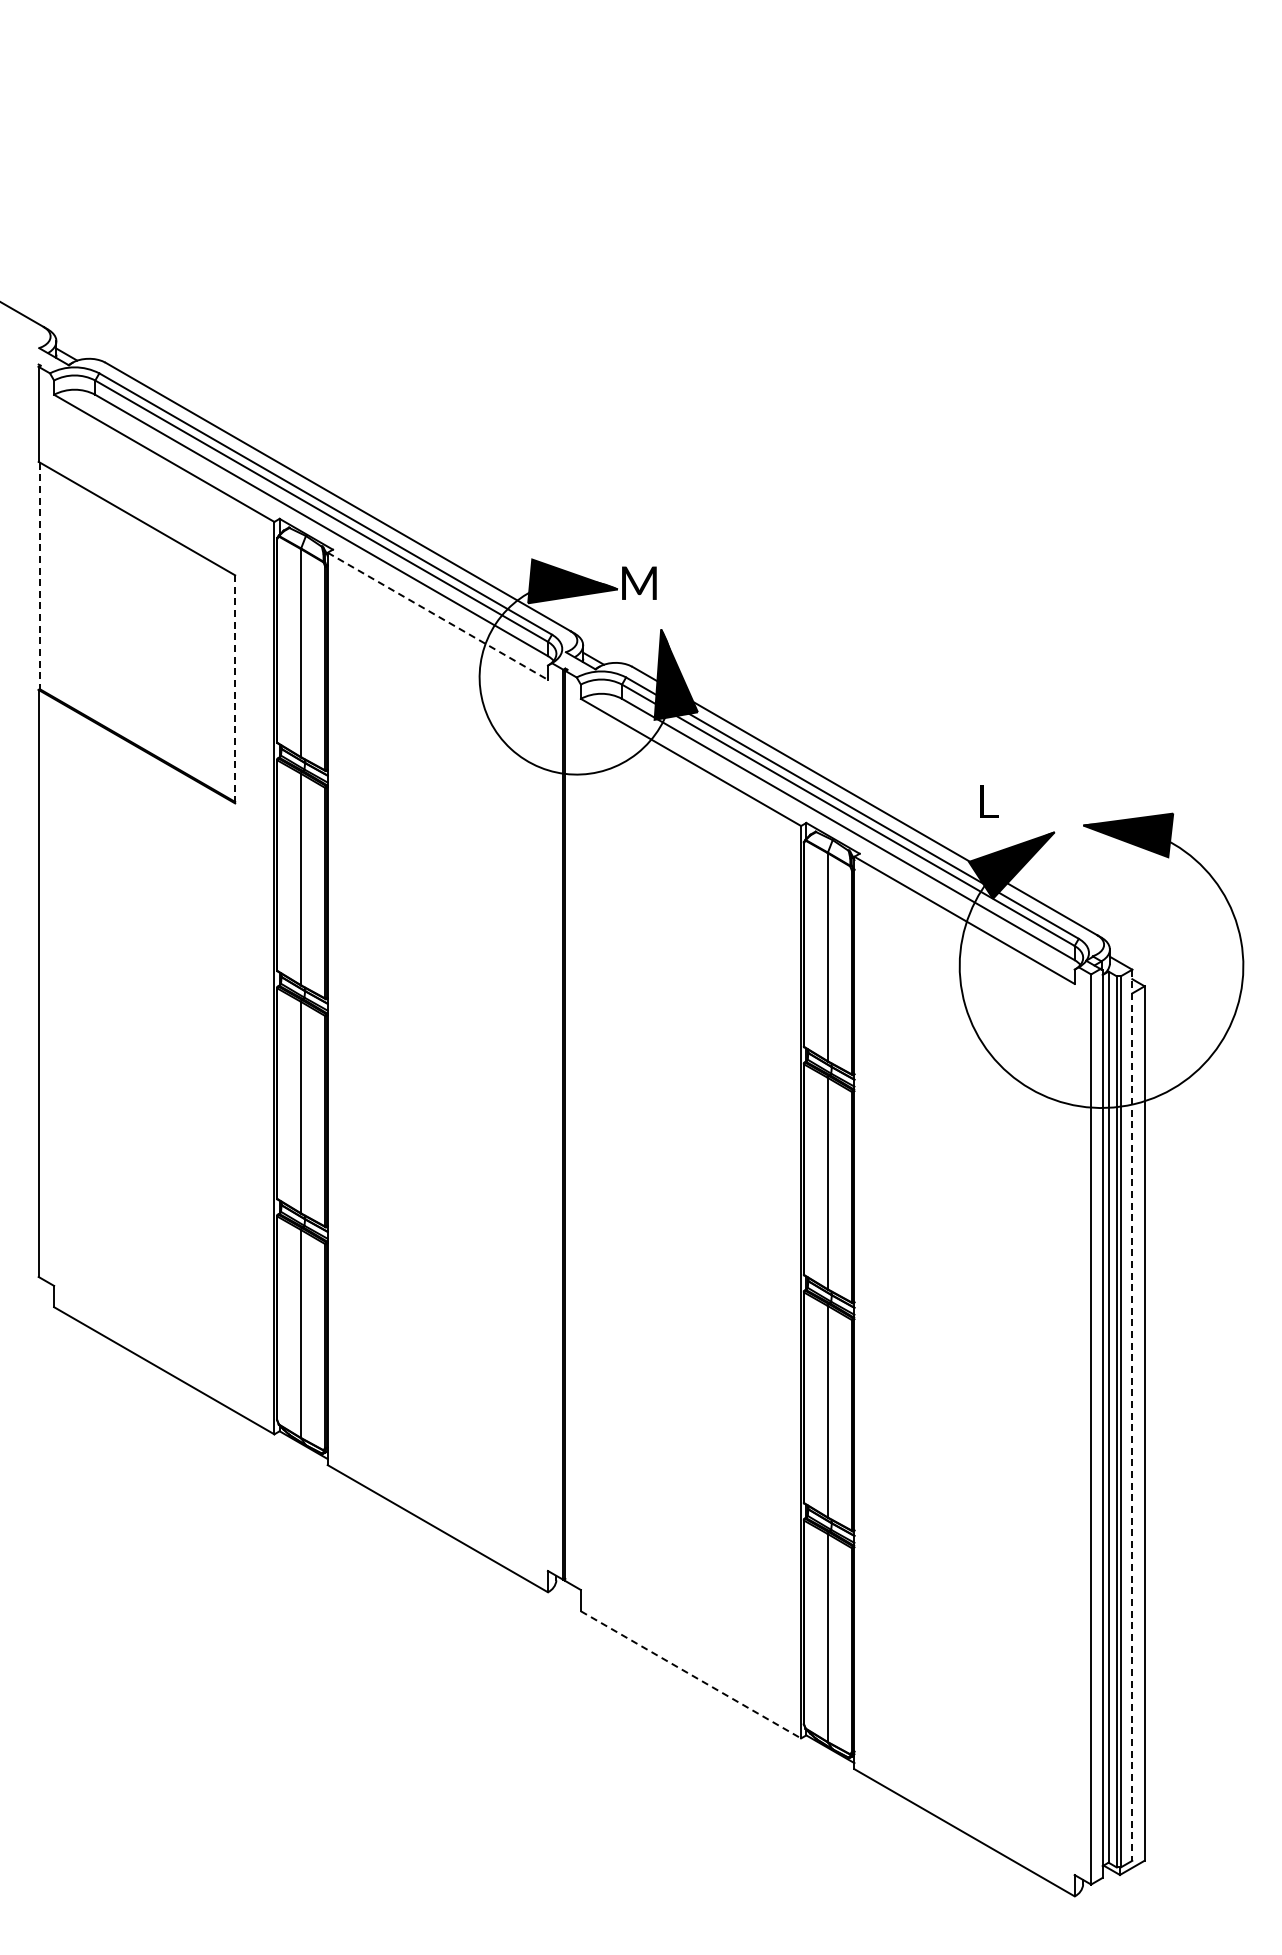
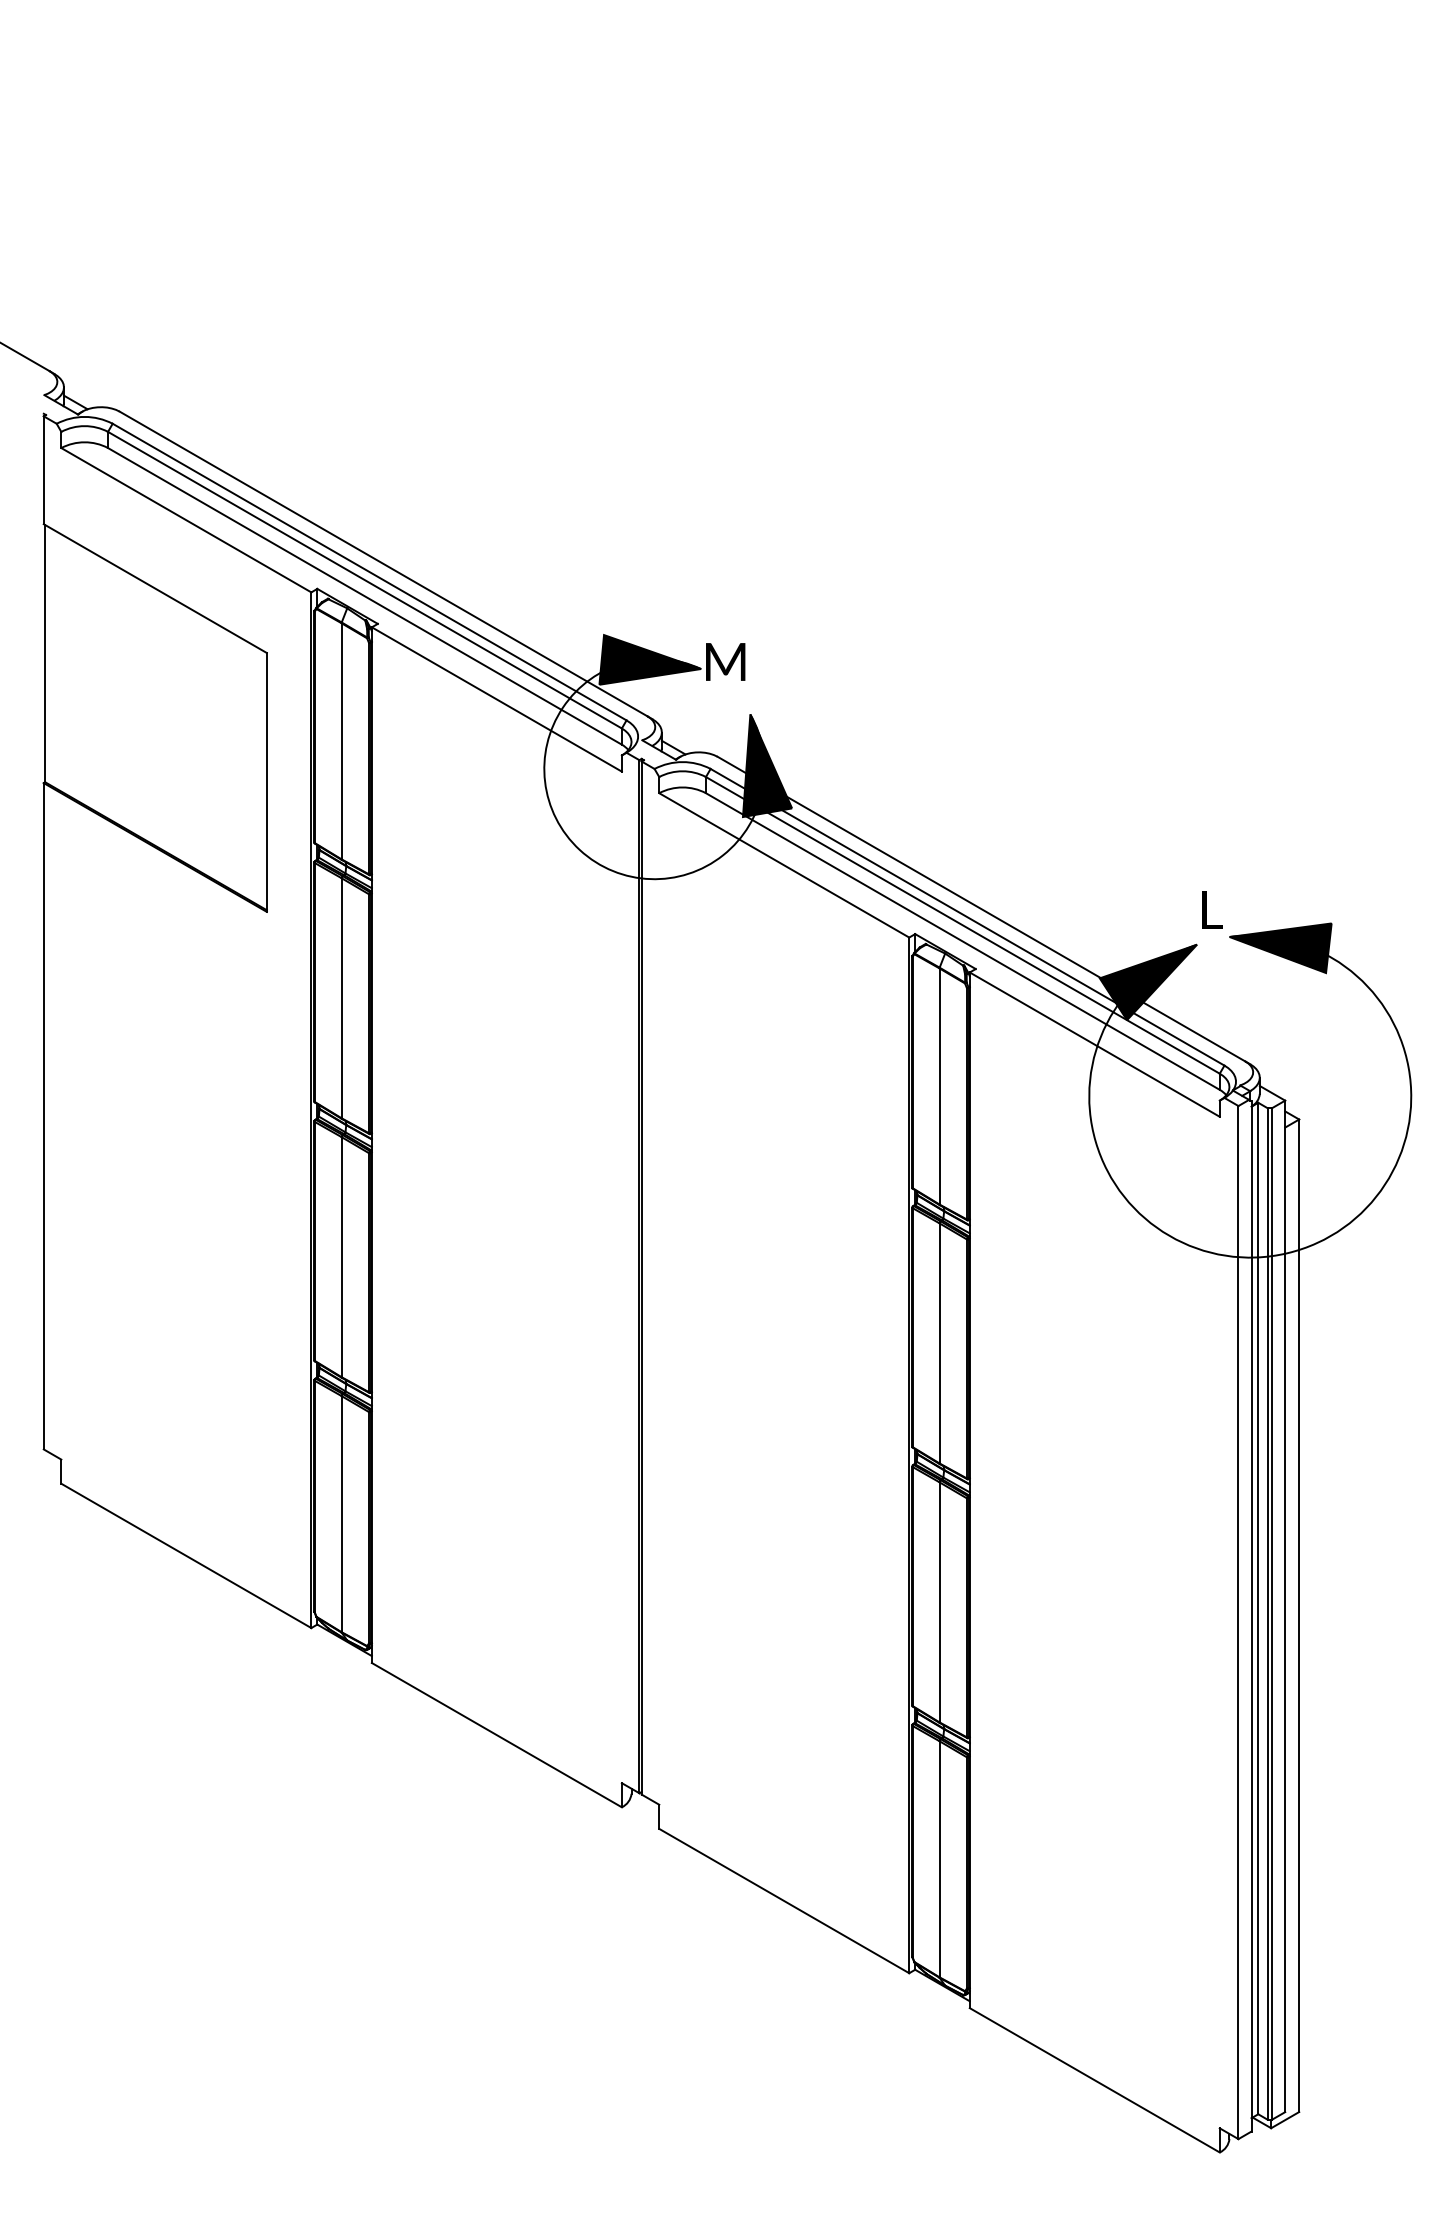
line: (39, 576) -> (44, 654), dashed -> solid
line: (438, 616) -> (497, 699), dashed -> solid
line: (235, 688) -> (267, 781), dashed -> solid
text: (989, 801) -> (1212, 909), moved
line: (1132, 1415) -> (1285, 1606), dashed -> solid
line: (691, 1675) -> (784, 1901), dashed -> solid

